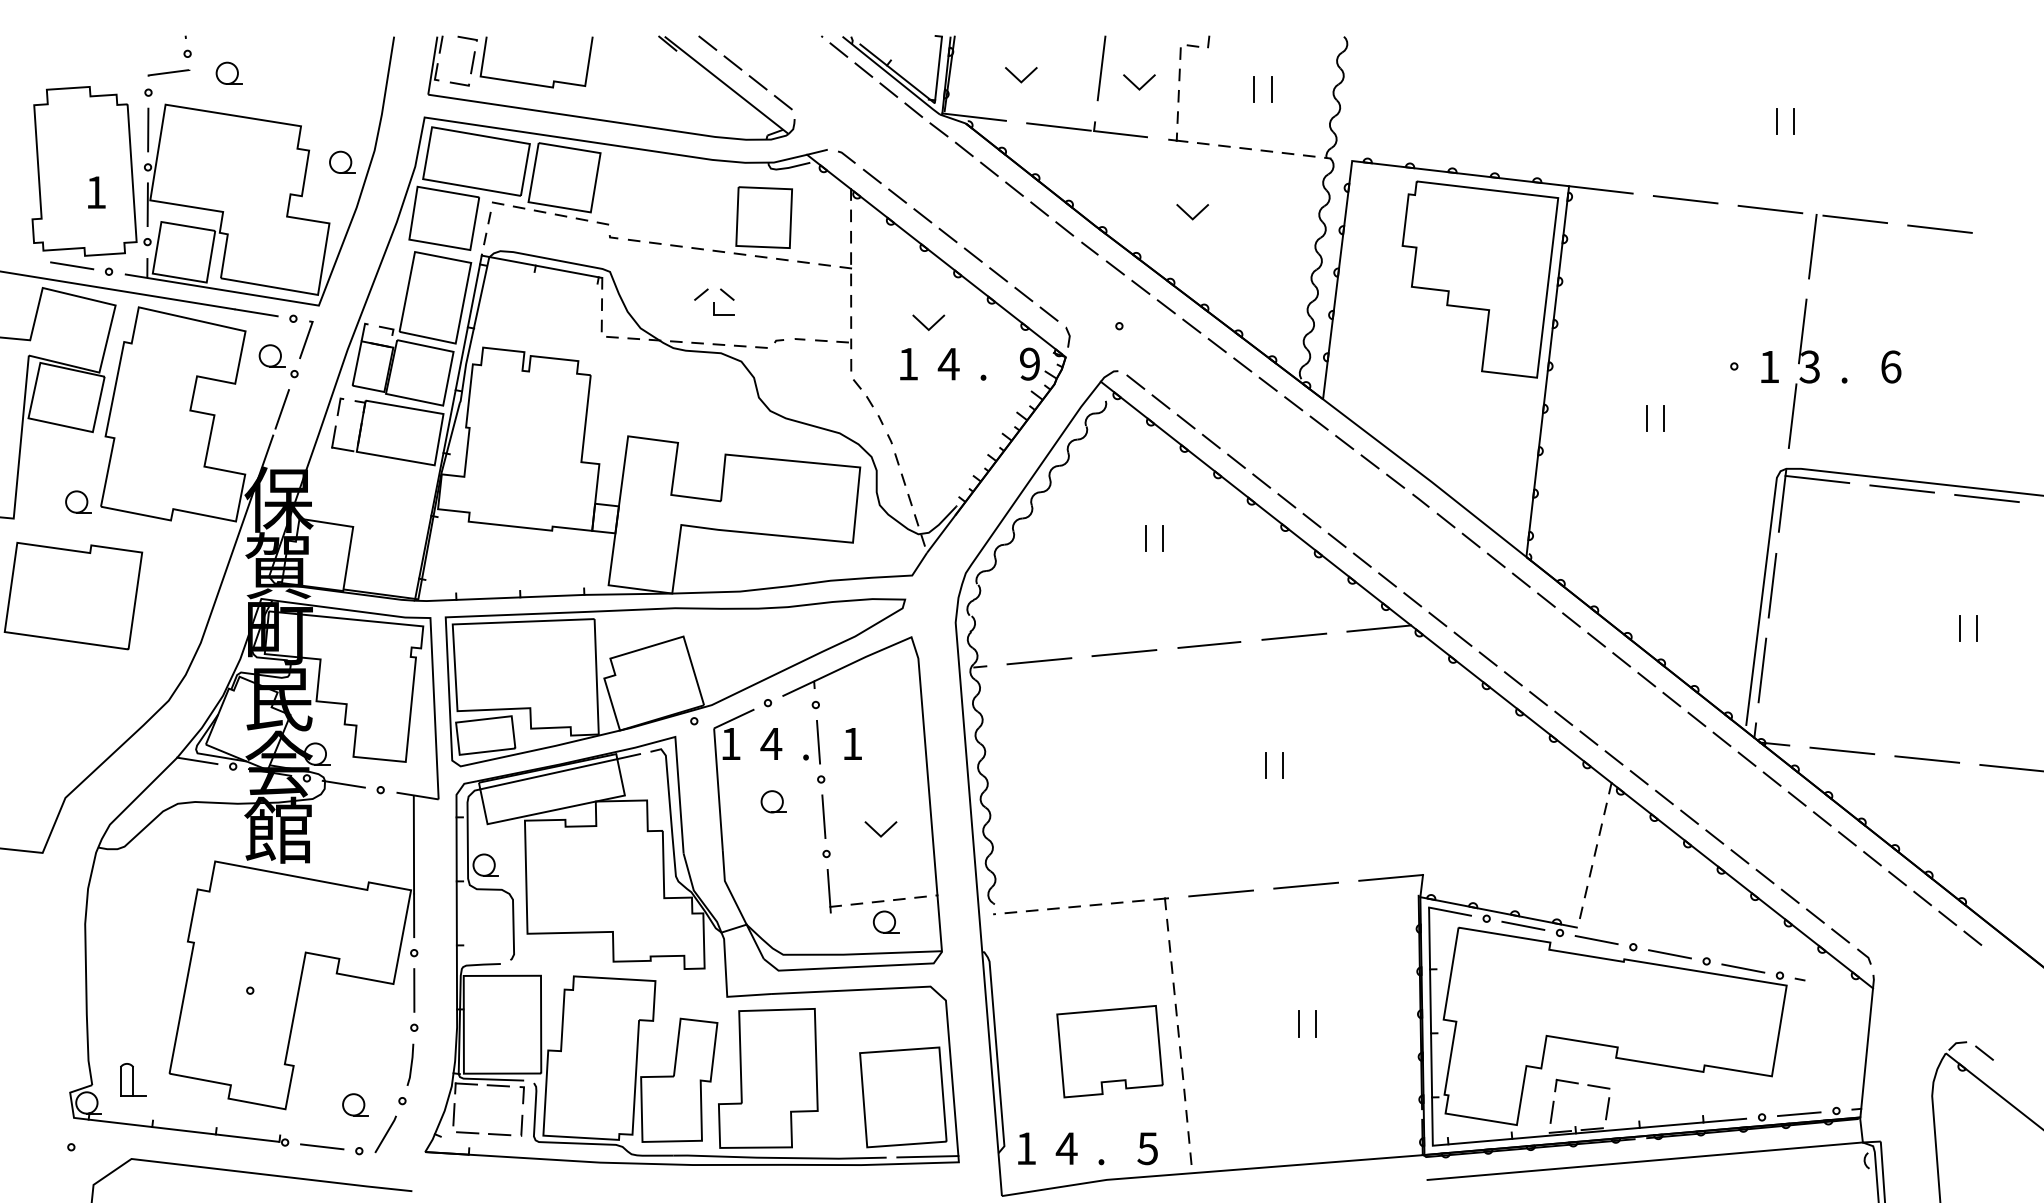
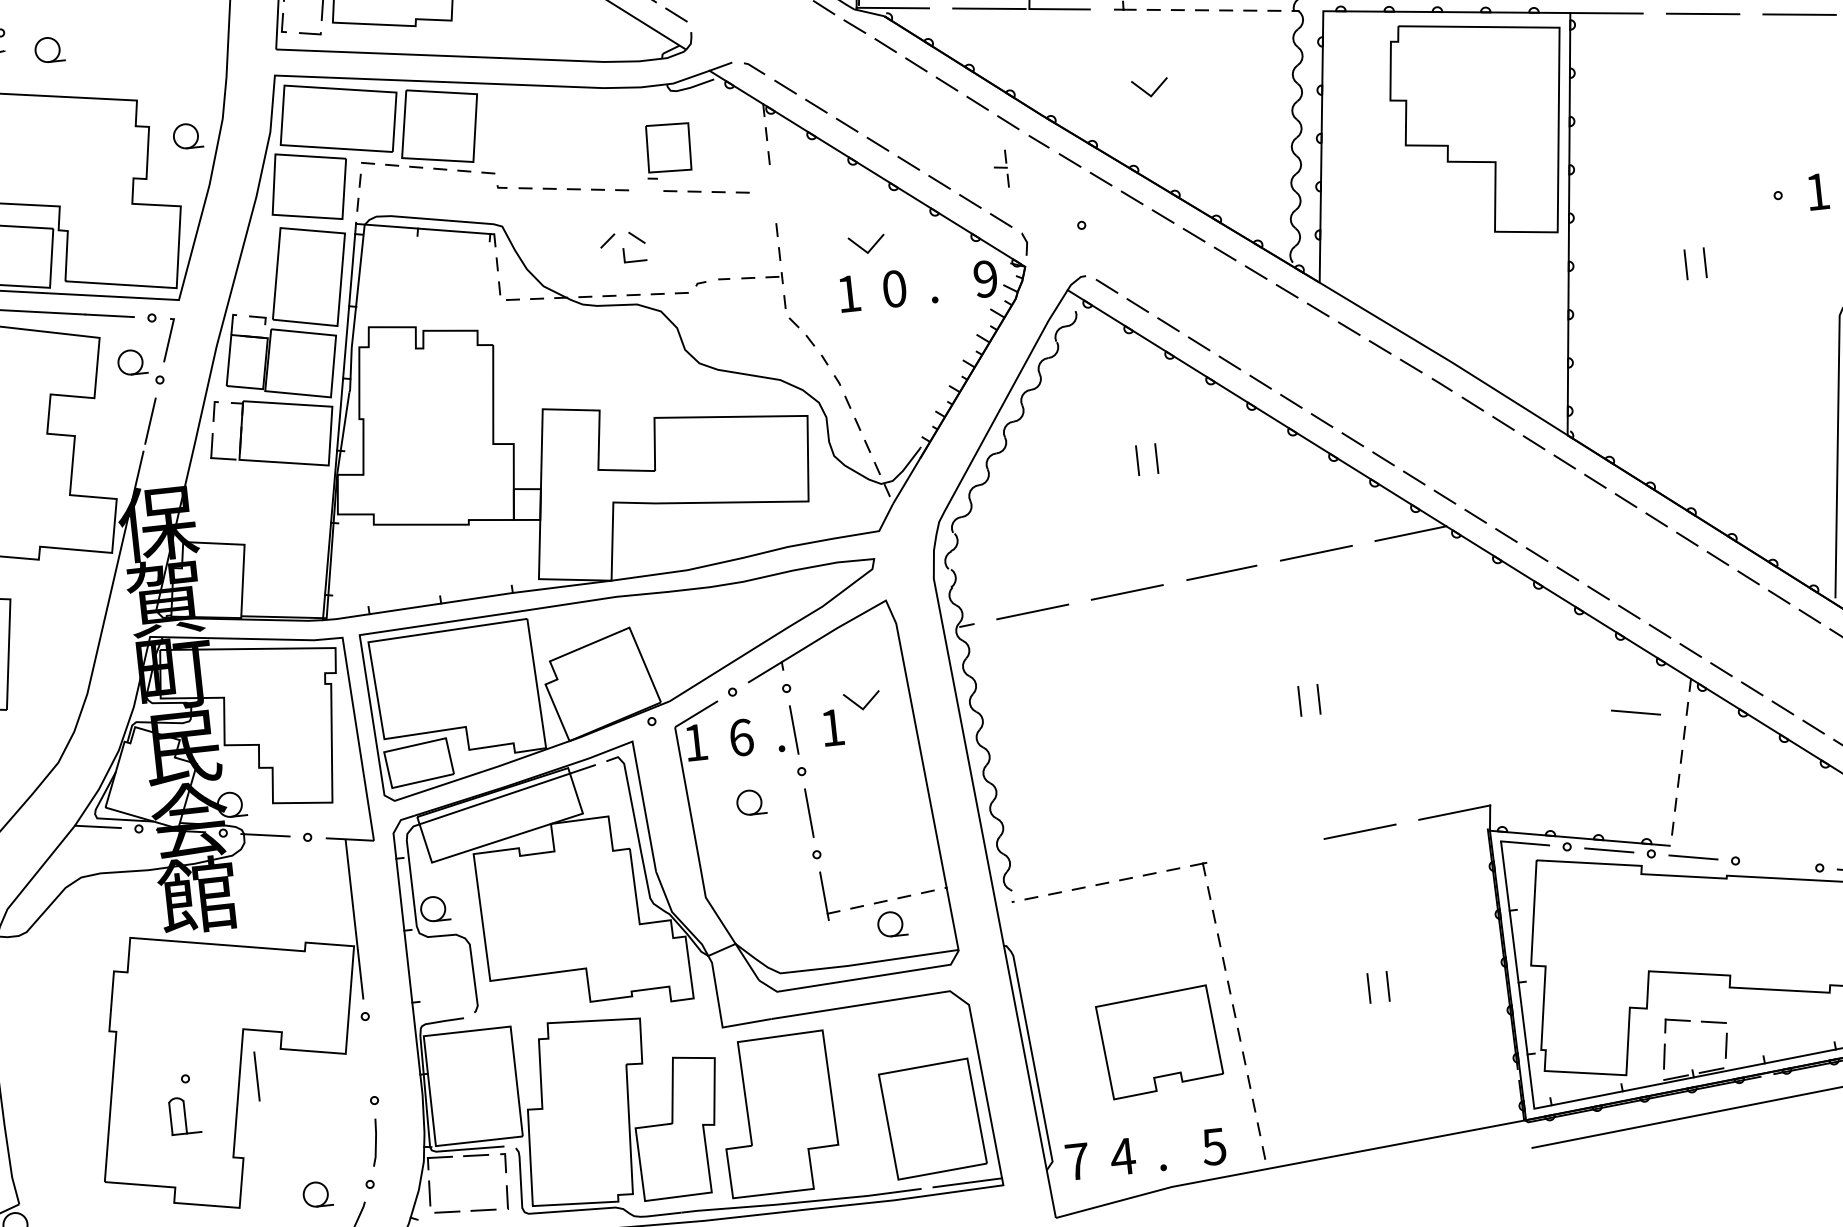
part: (762, 220) -> (667, 150), size x0.7
part: (845, 269) -> (1000, 169), moved
text: (948, 363) -> (894, 288), 4 -> 0
text: (771, 743) -> (741, 737), 4 -> 6
line: (878, 832) -> (859, 705), moved
line: (1221, 893) -> (1265, 850), removed
line: (1669, 954) -> (1635, 712), moved
line: (414, 990) -> (257, 1076), moved
part: (133, 1079) -> (185, 1115), moved
text: (1026, 1148) -> (1077, 1161), 1 -> 7

